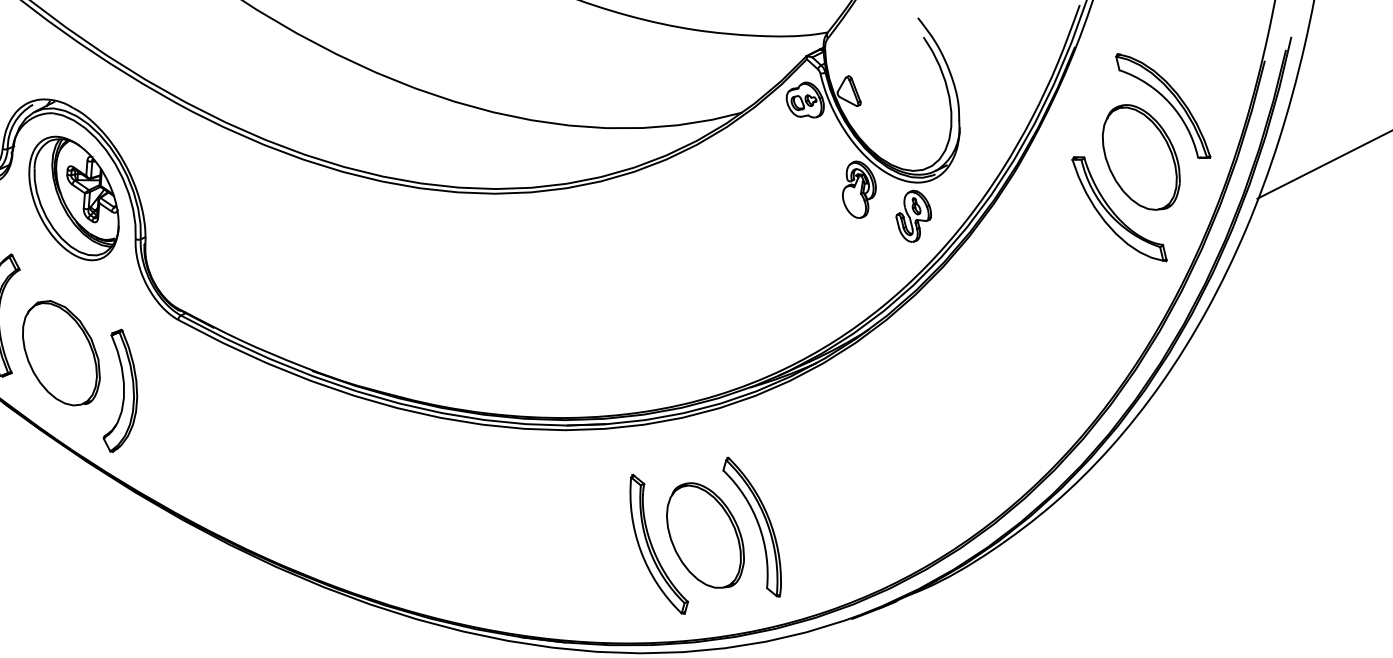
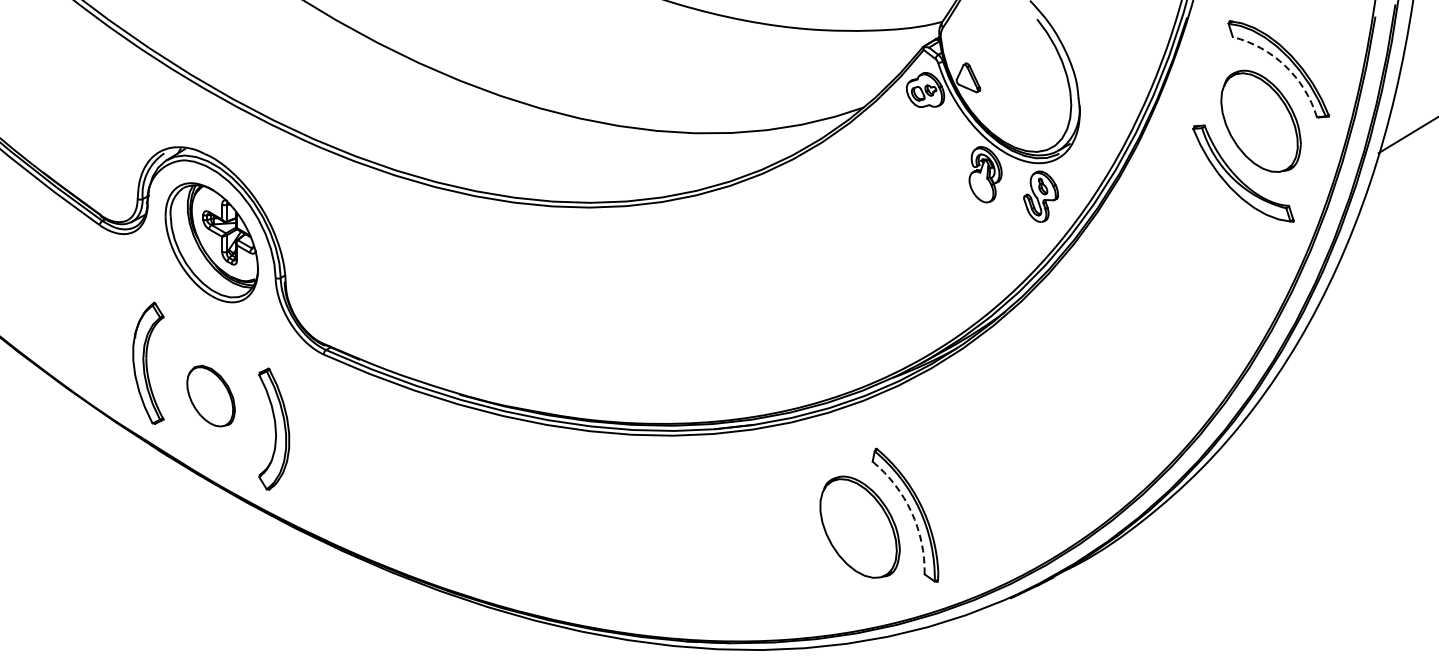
arc: (1170, 104) -> (1285, 66), solid -> dashed
part: (60, 352) -> (210, 395), size x0.6
arc: (758, 524) -> (911, 512), solid -> dashed
part: (652, 545) -> (808, 540), removed

